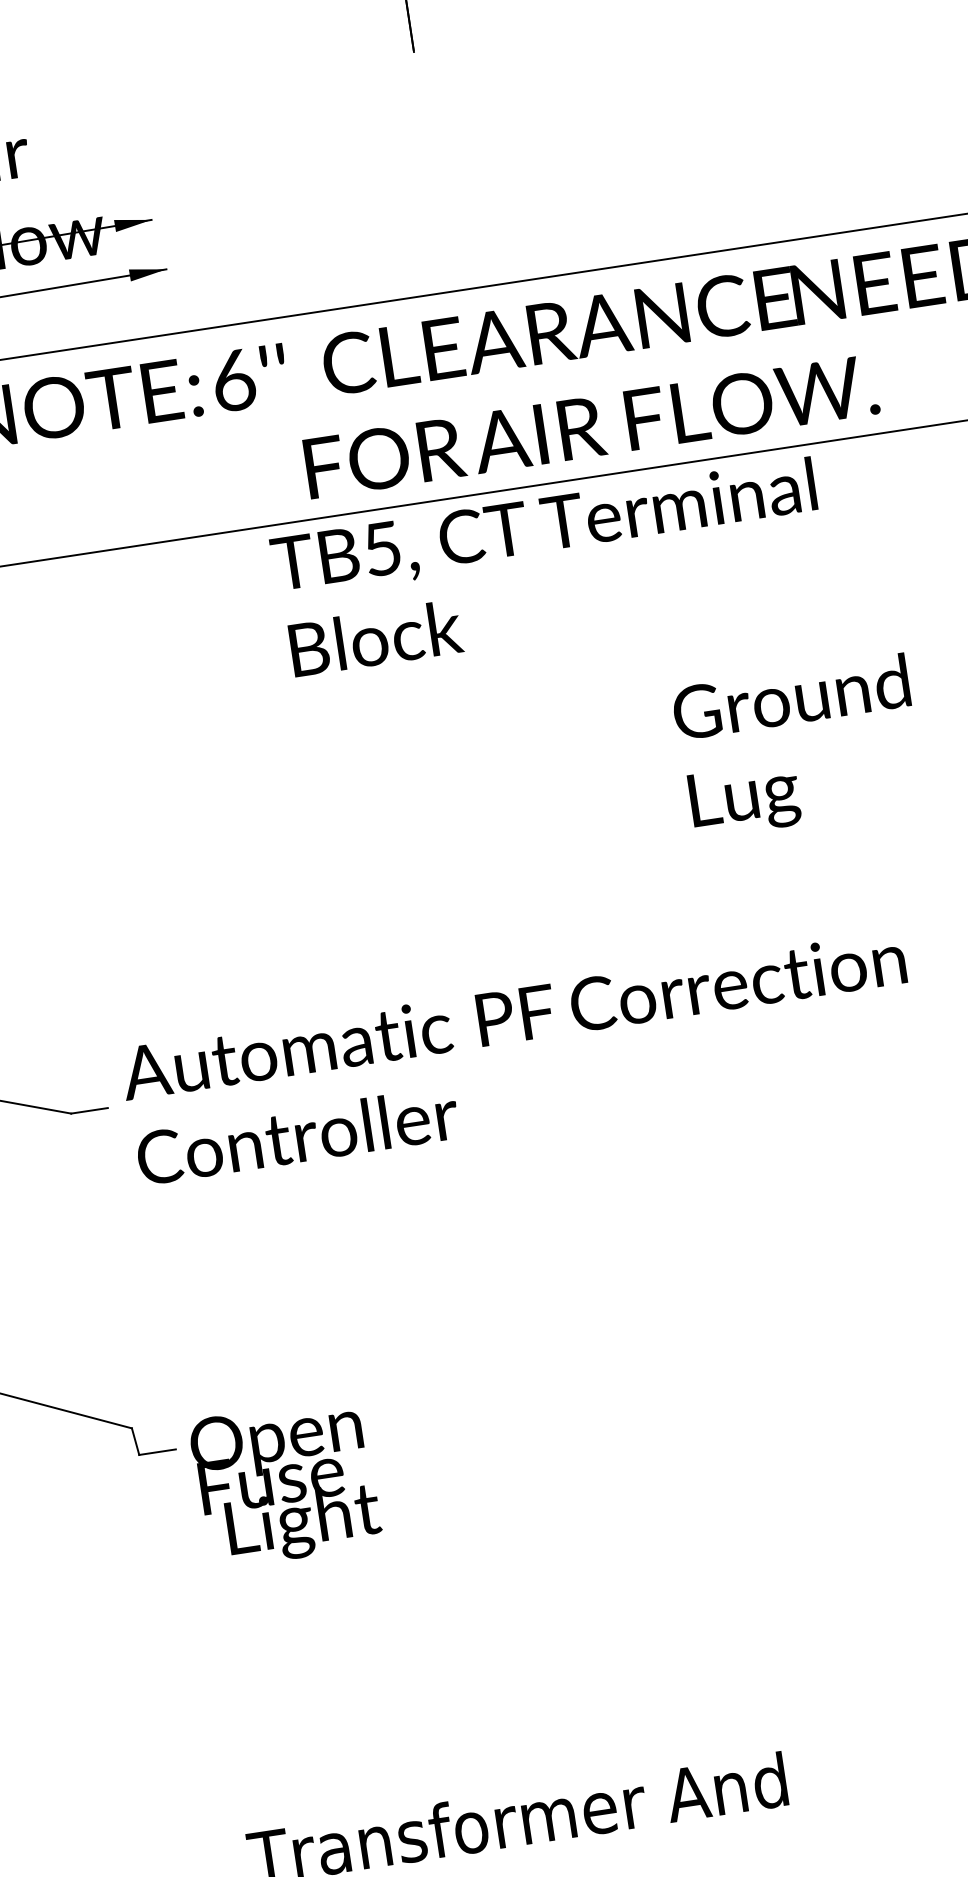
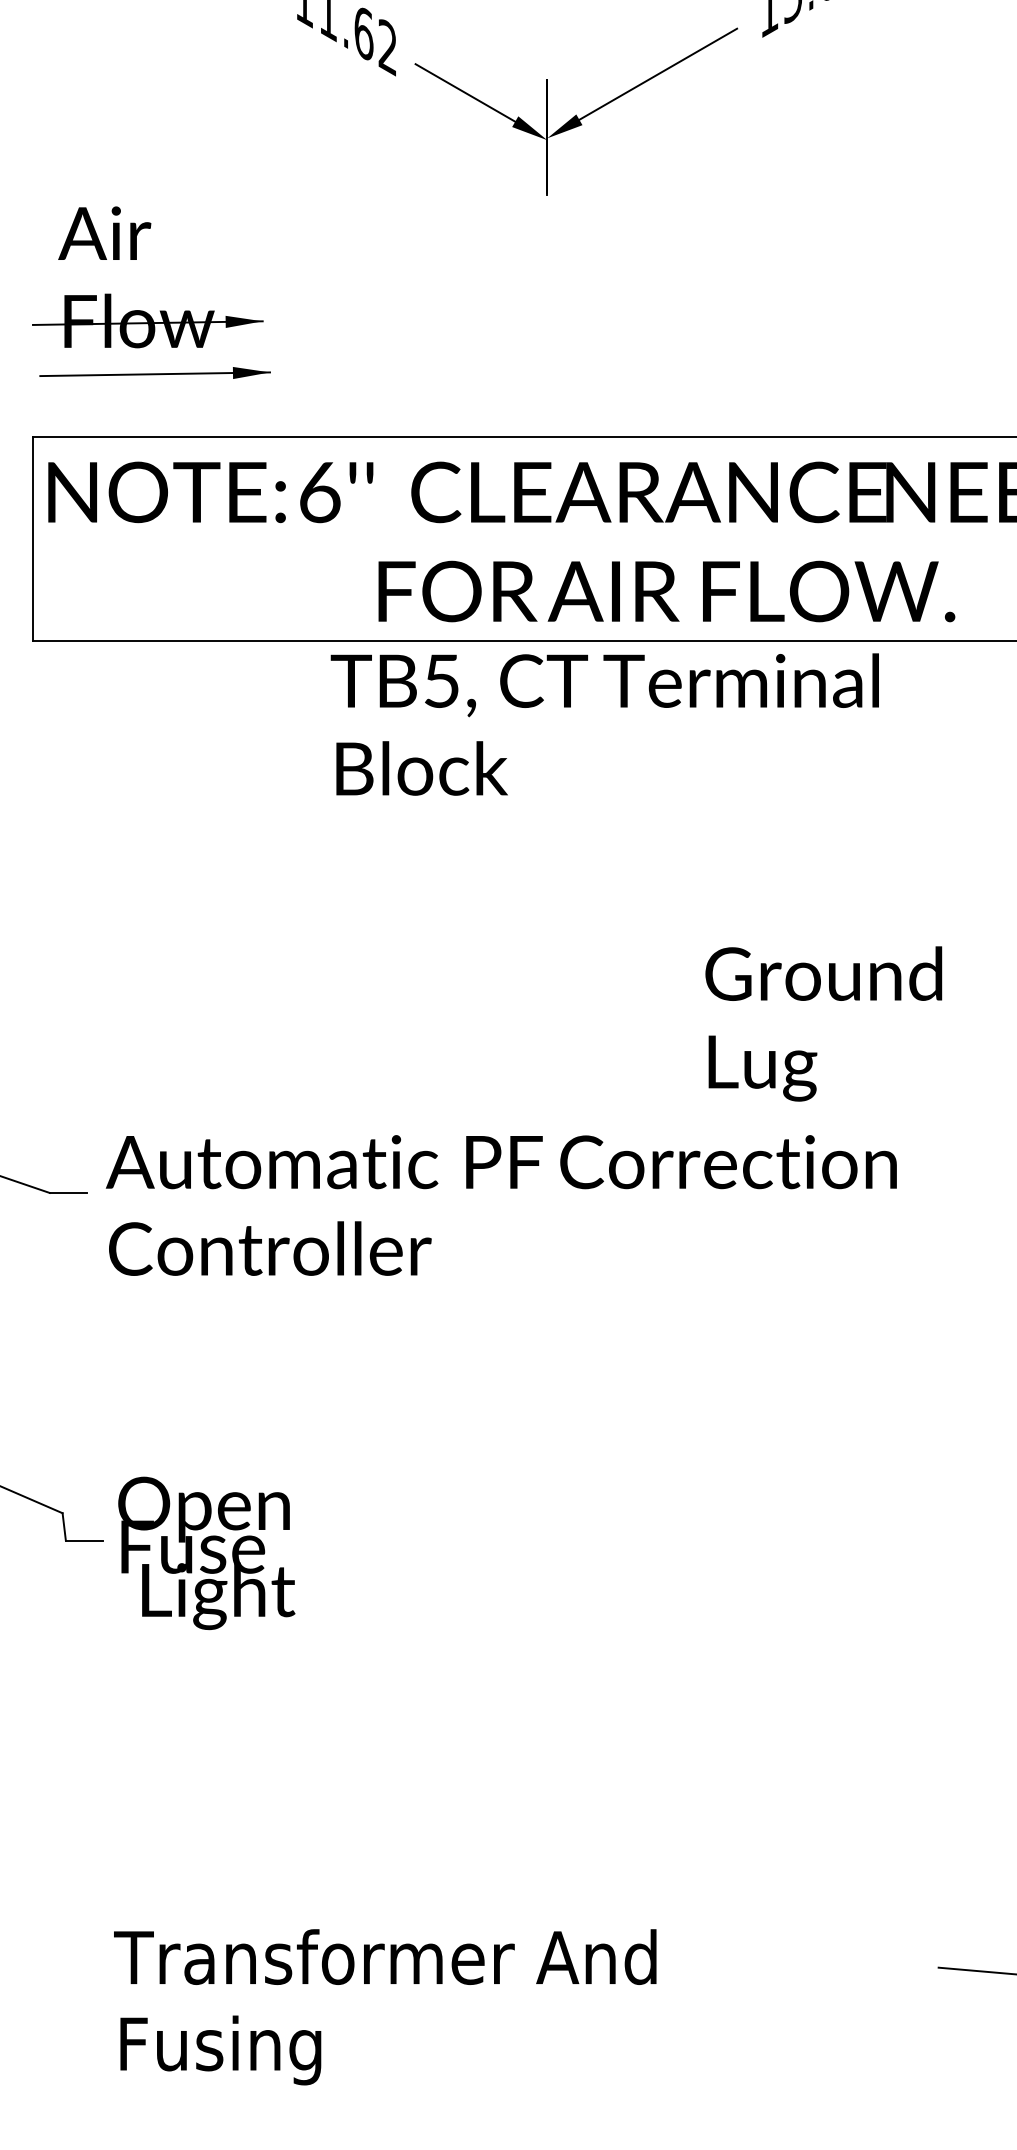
text: (798, 746) -> (823, 1023), moved
text: (285, 1483) -> (206, 1553), moved

